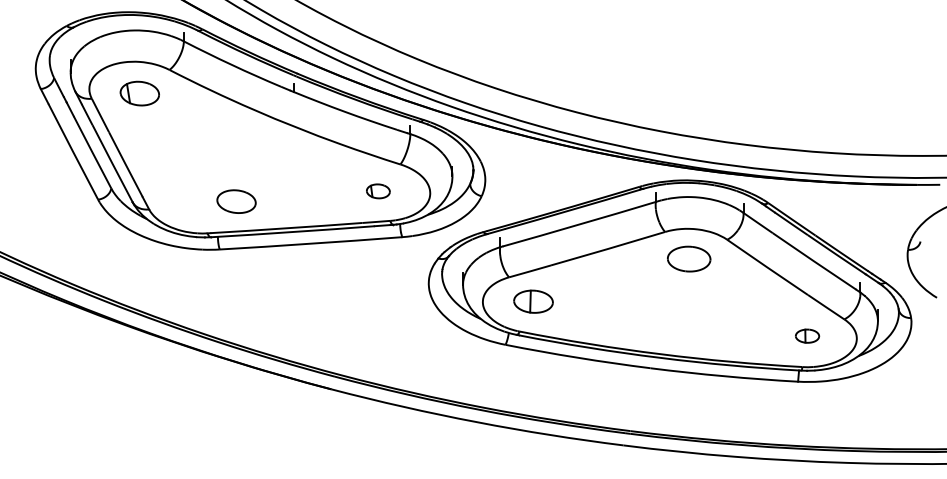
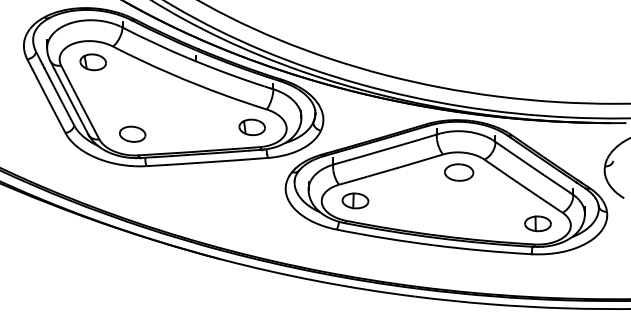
part: (377, 191) -> (251, 127), size x1.67
part: (236, 200) -> (132, 133), moved
part: (806, 335) -> (537, 223), size x1.67

